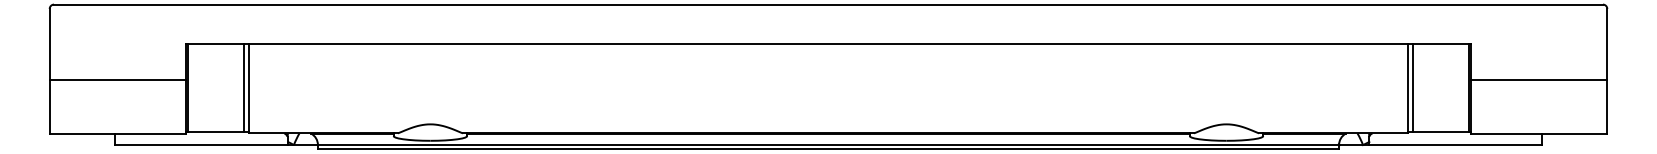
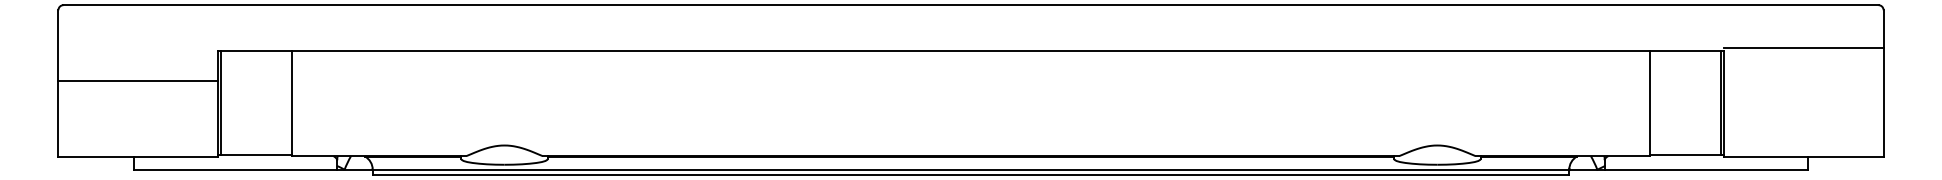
line: (117, 80) -> (137, 81), moved
line: (1539, 80) -> (1804, 48), moved
line: (244, 87) -> (286, 102), removed
line: (1412, 87) -> (1655, 102), removed

